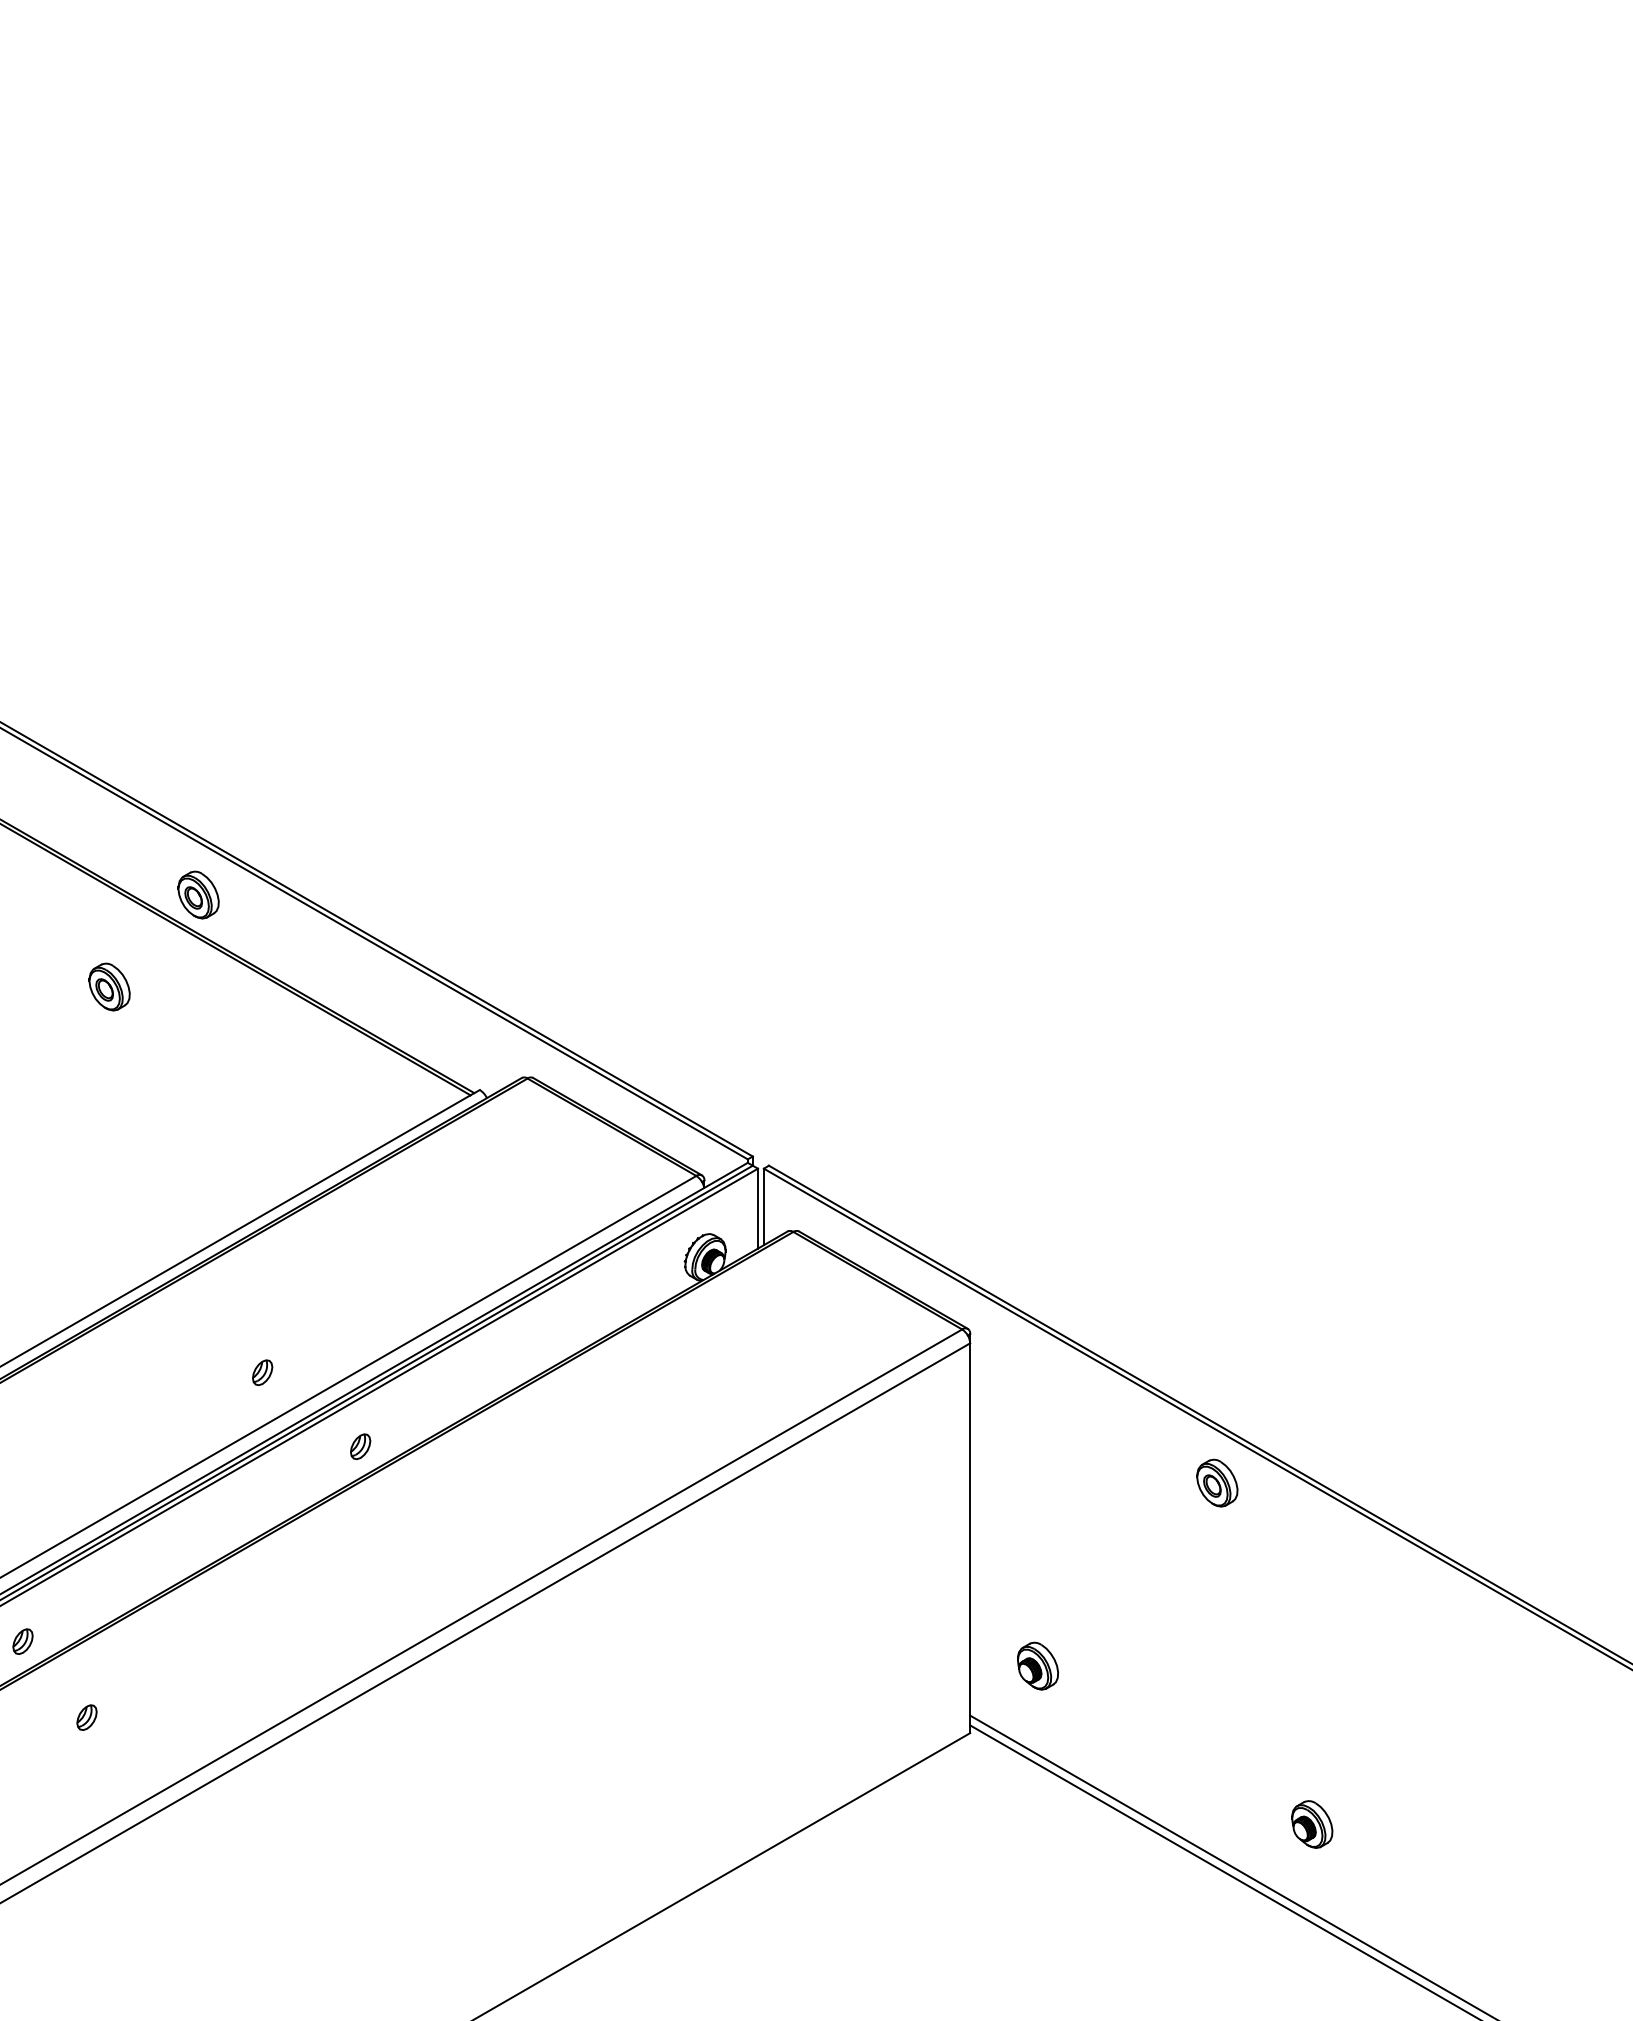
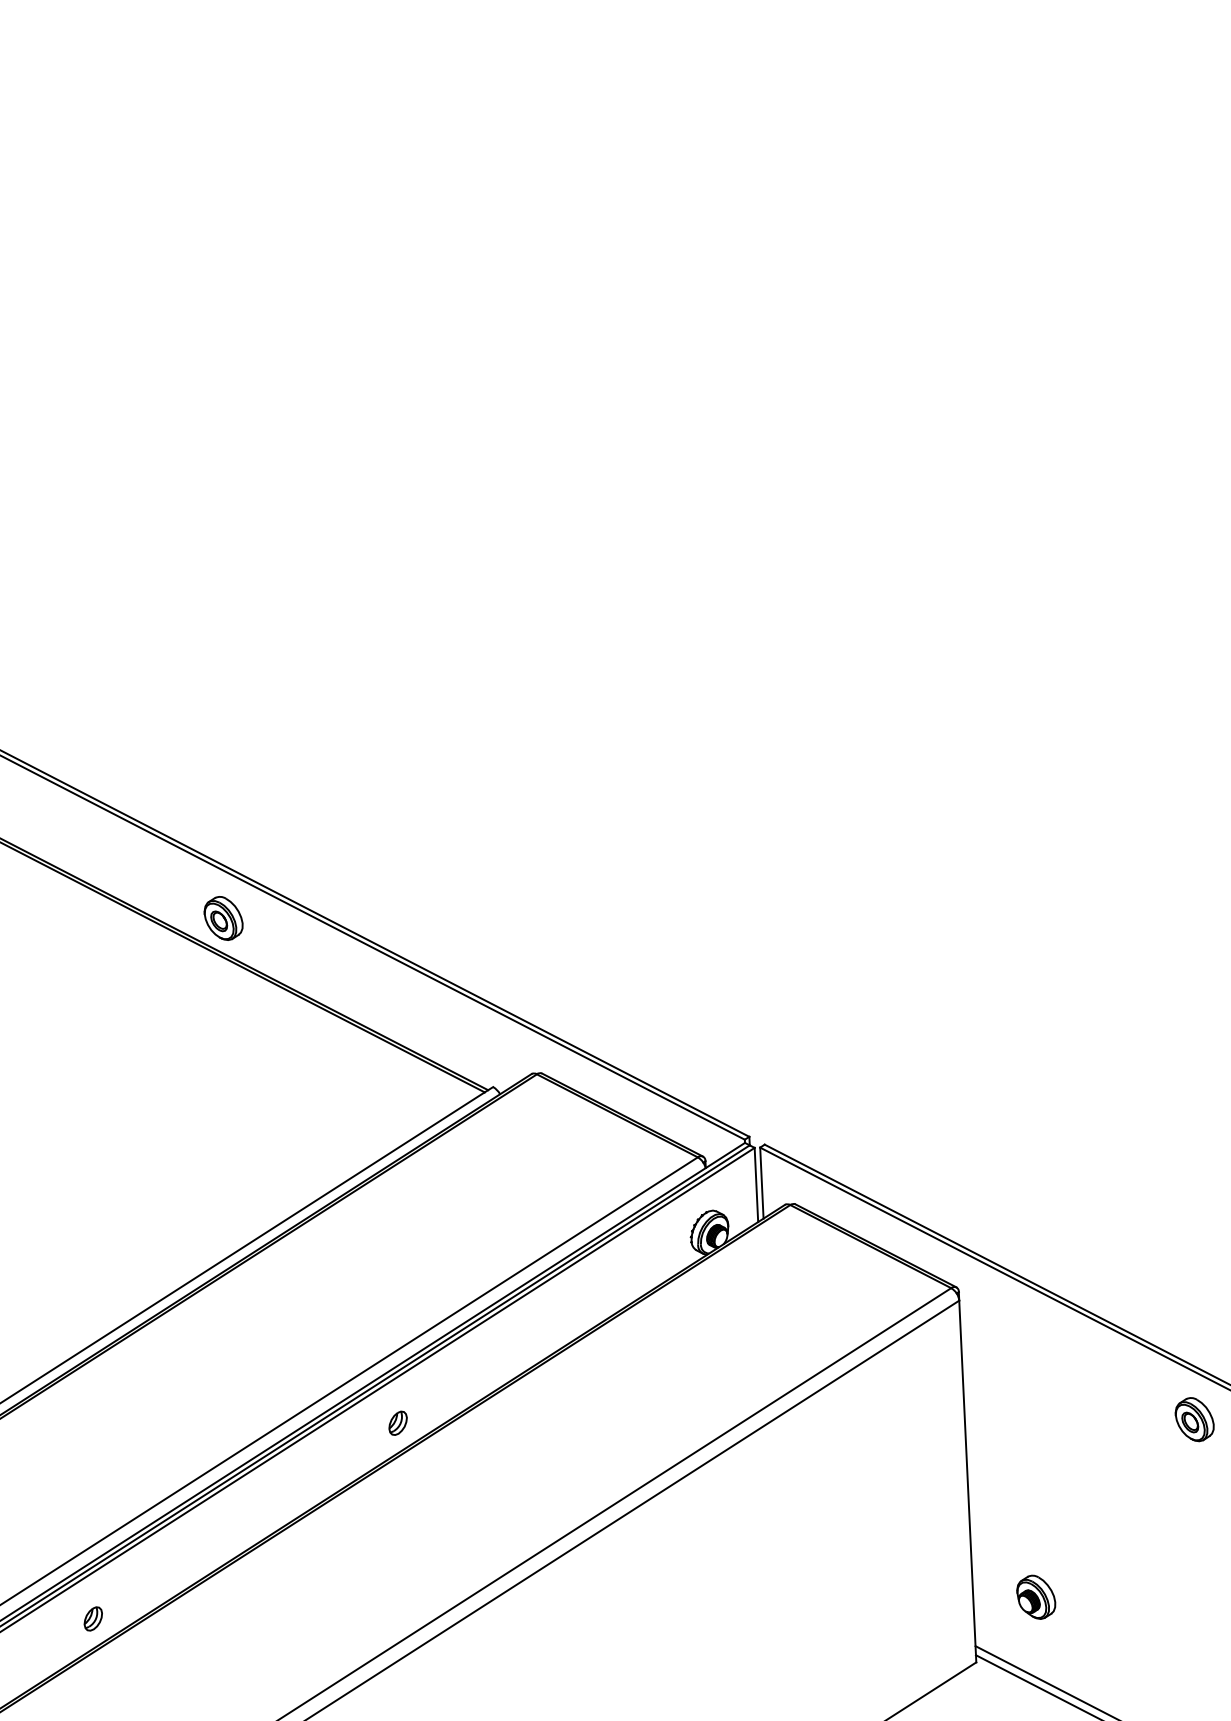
part: (109, 986) -> (144, 1007), removed
part: (262, 1372) -> (303, 1358), removed
part: (86, 1717) -> (155, 1686), removed

